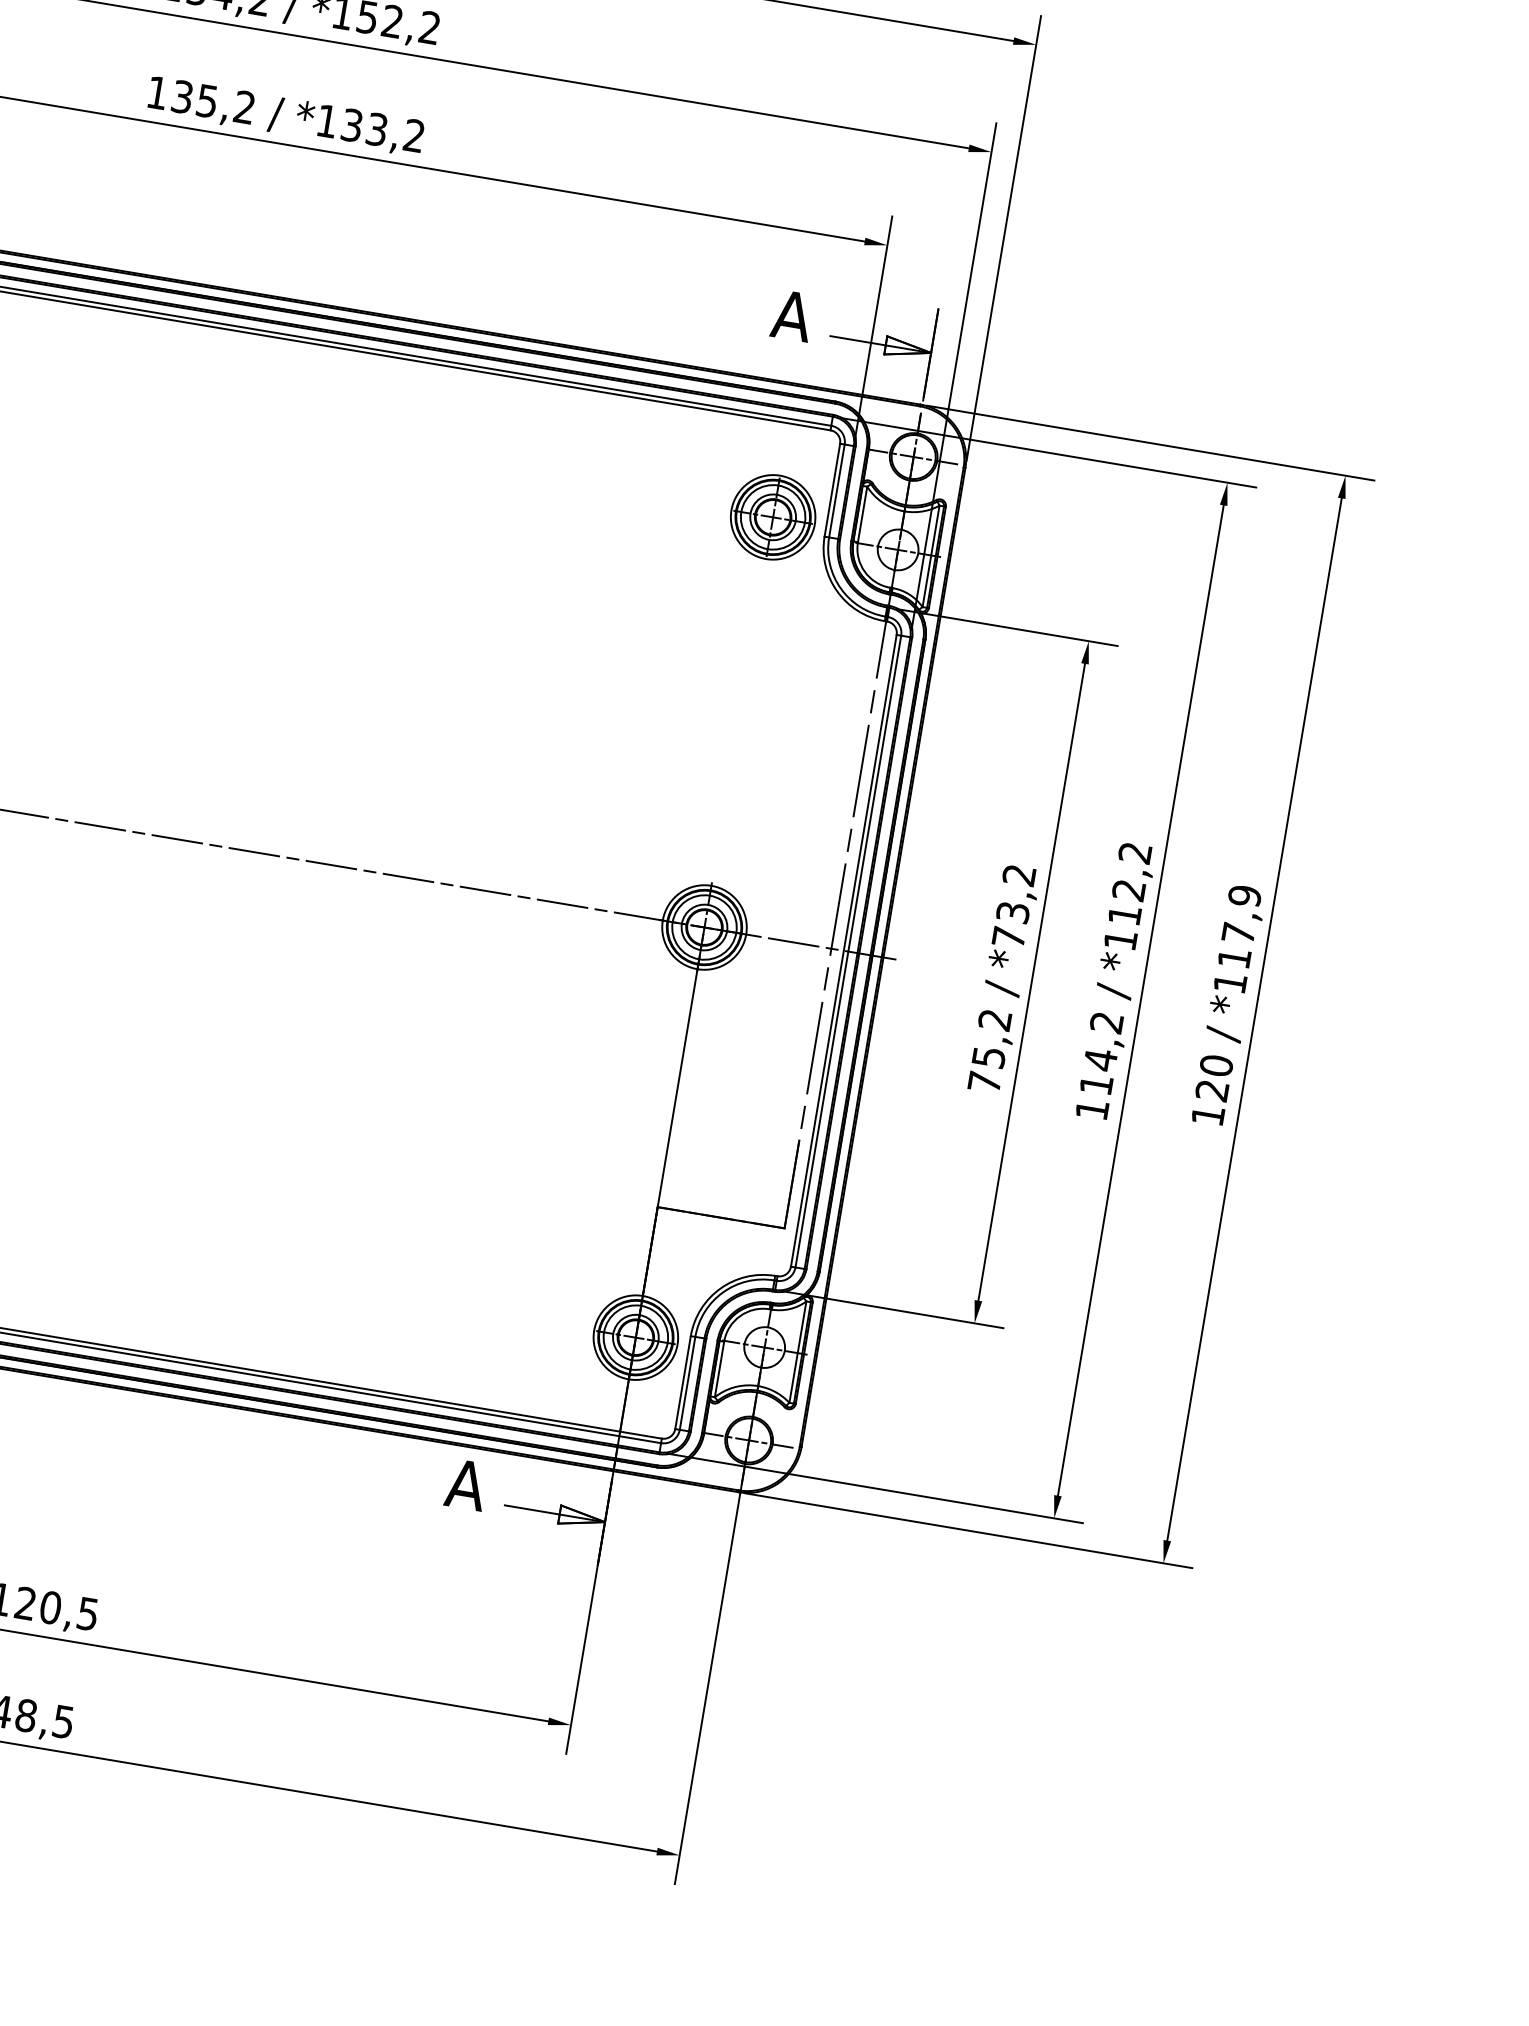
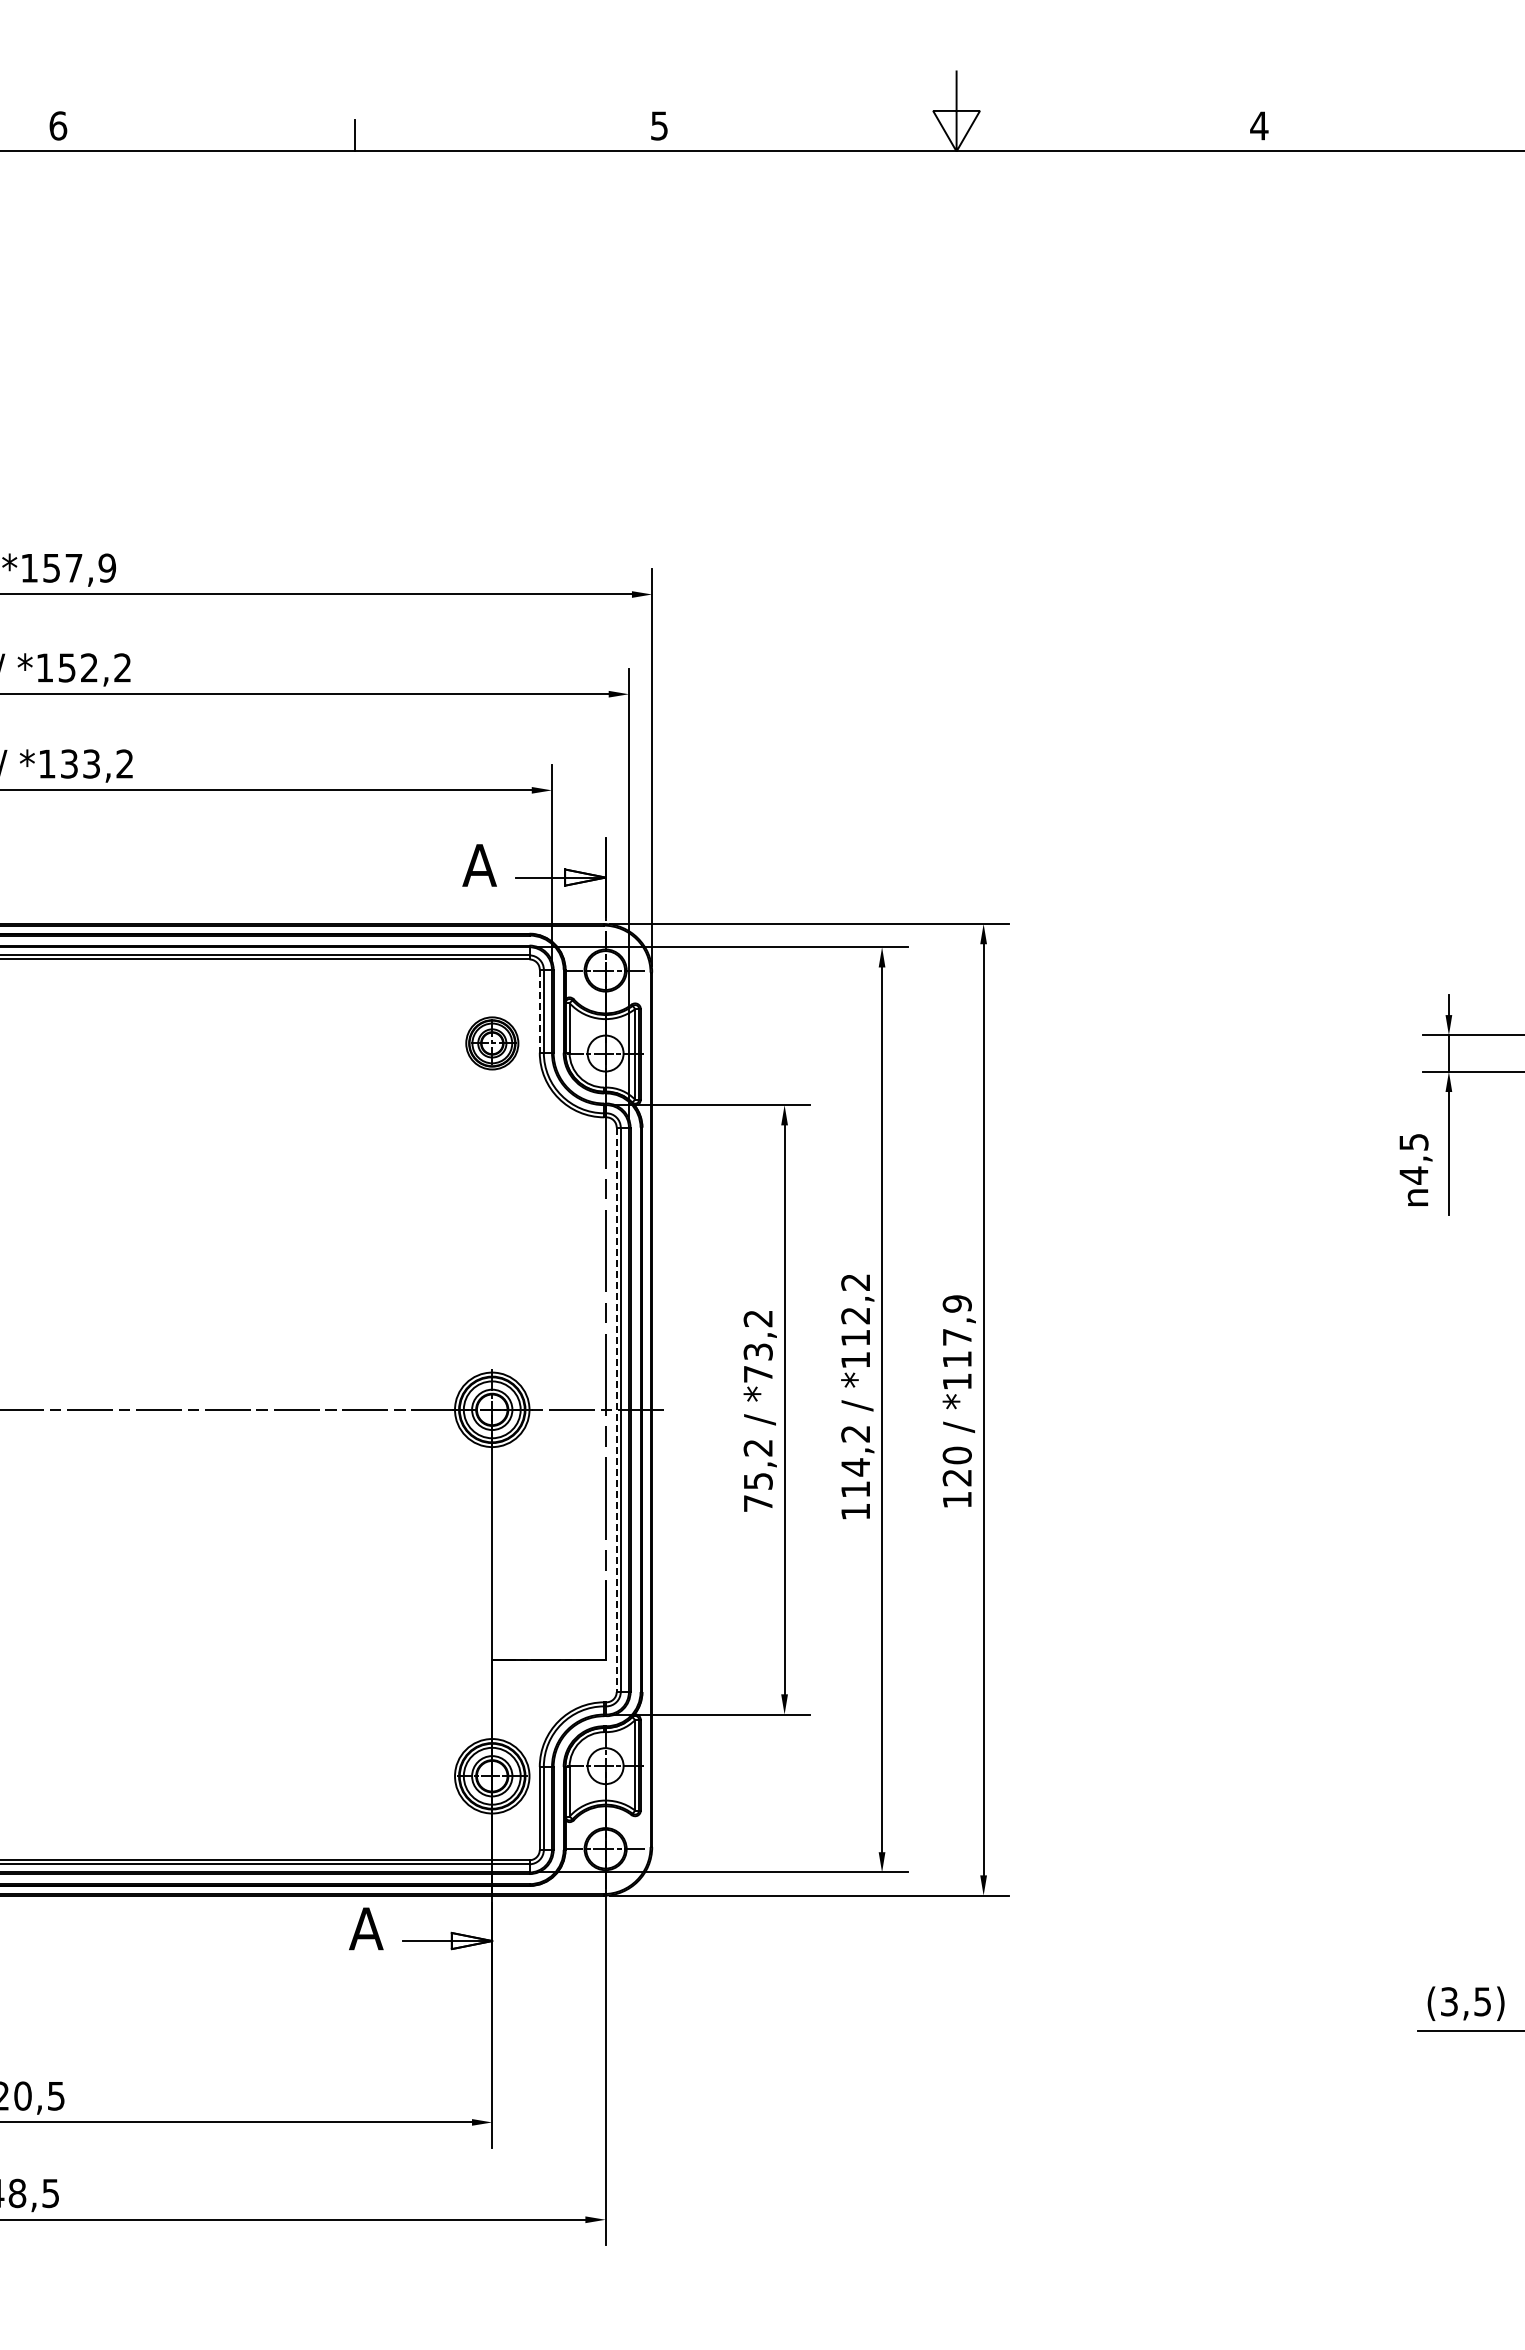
line: (831, 490) -> (539, 1011), solid -> dashed
part: (773, 517) -> (492, 1043), size x0.7
line: (843, 951) -> (616, 1410), solid -> dashed

